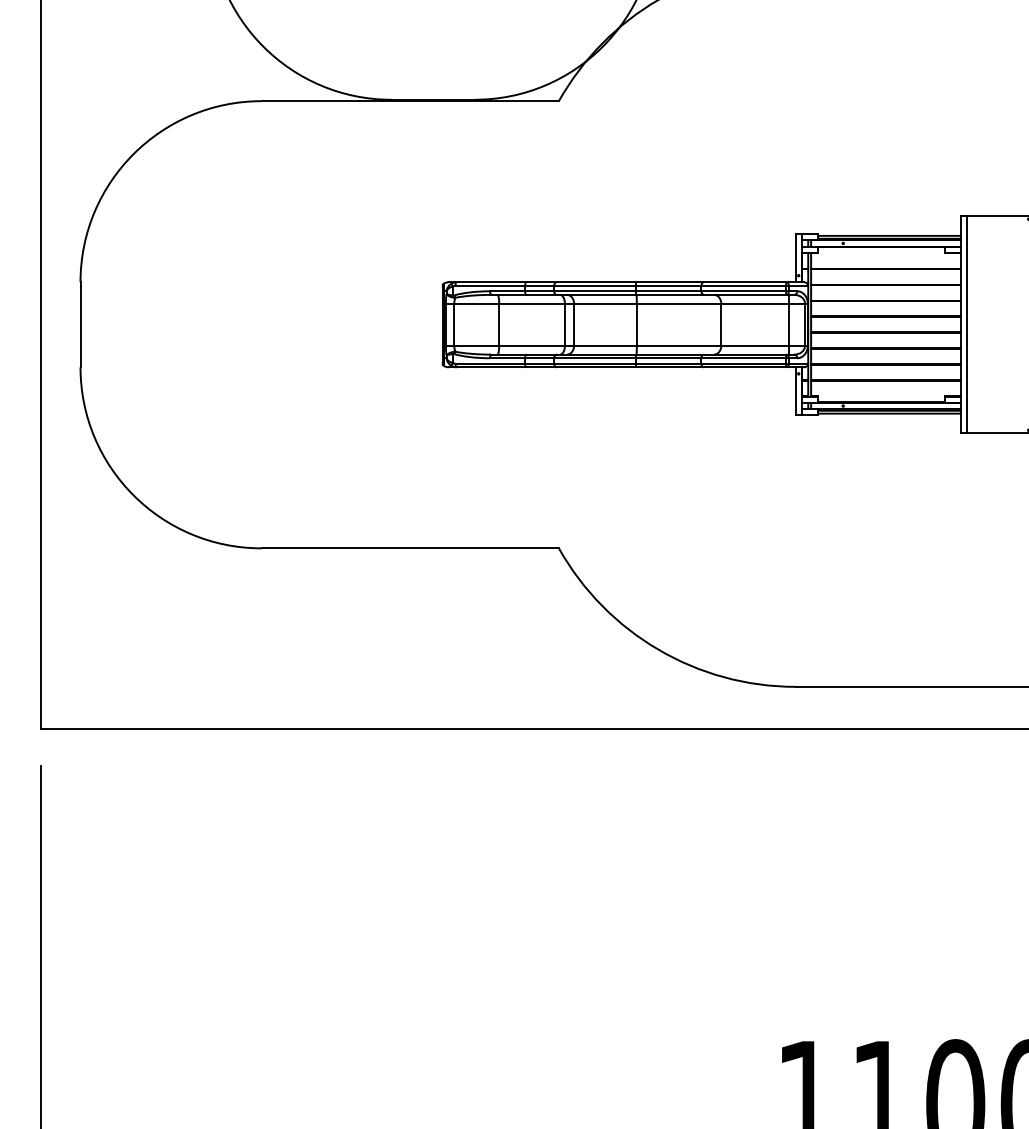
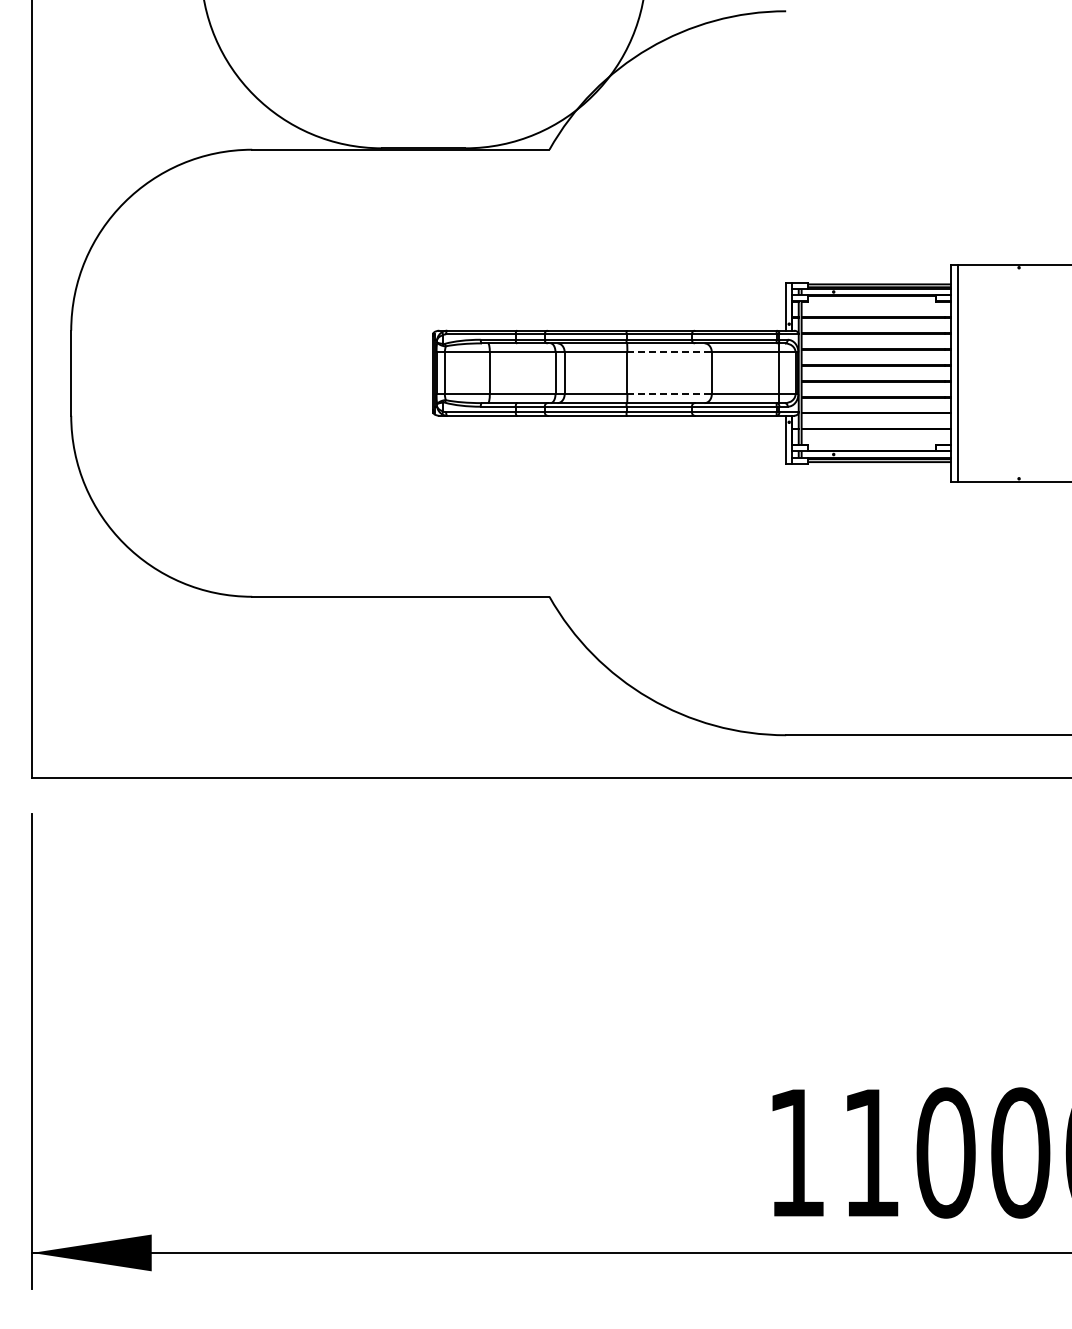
line: (679, 304) -> (670, 352), solid -> dashed
line: (679, 346) -> (670, 394), solid -> dashed

